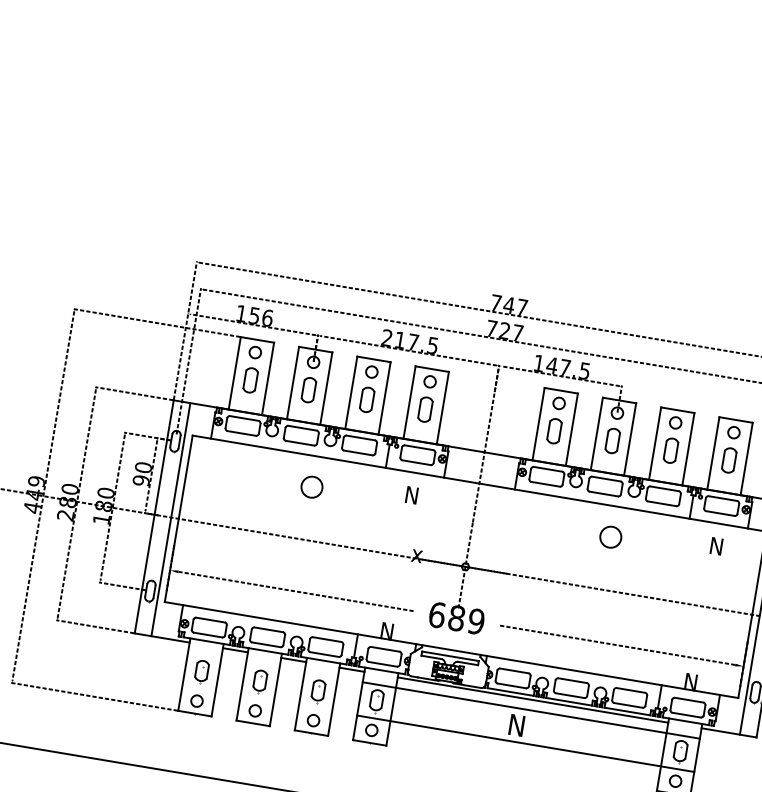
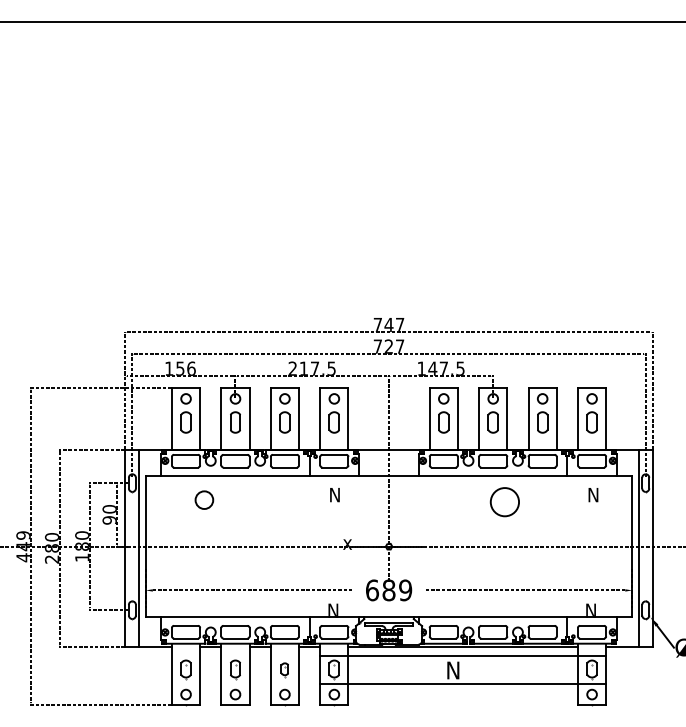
circle: (312, 486) -> (204, 499), moved
circle: (610, 537) -> (504, 502), size x1.6
part: (317, 690) -> (284, 669), size x0.7

